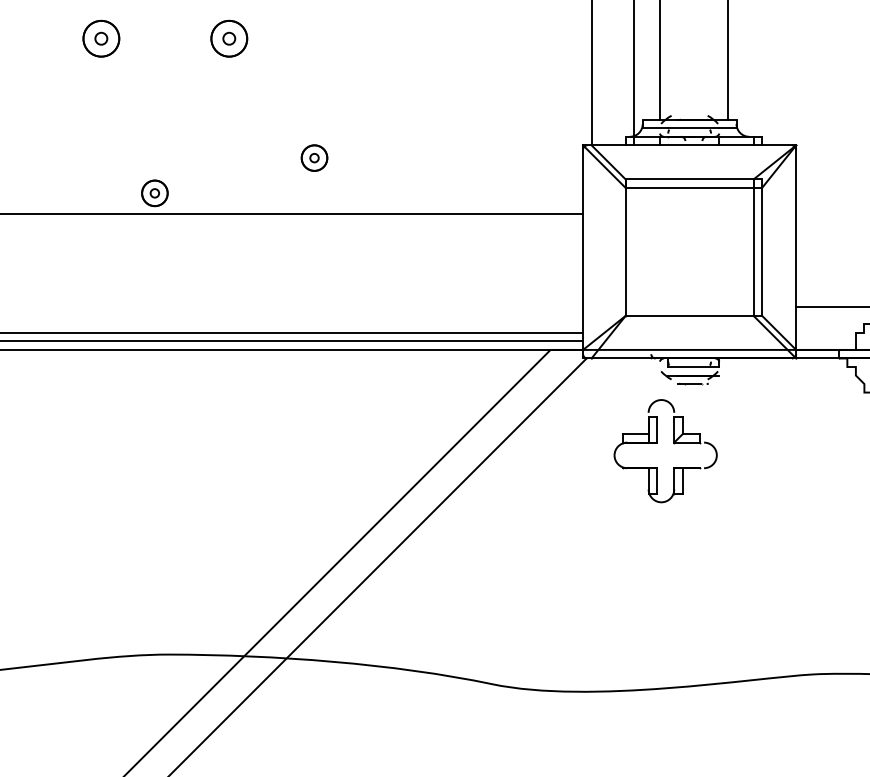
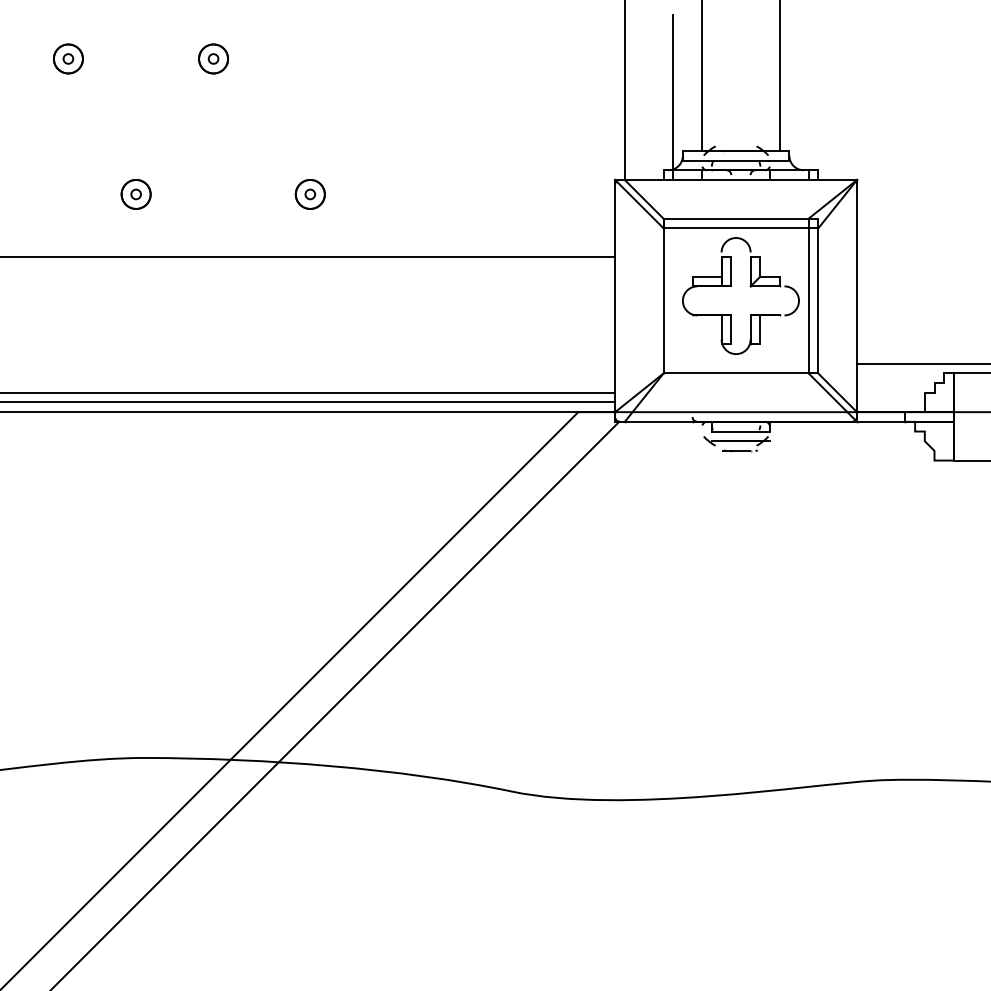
part: (101, 38) -> (68, 58), size x0.71
part: (229, 38) -> (213, 58), size x0.71
part: (154, 193) -> (135, 194), moved
part: (657, 442) -> (731, 286), moved

